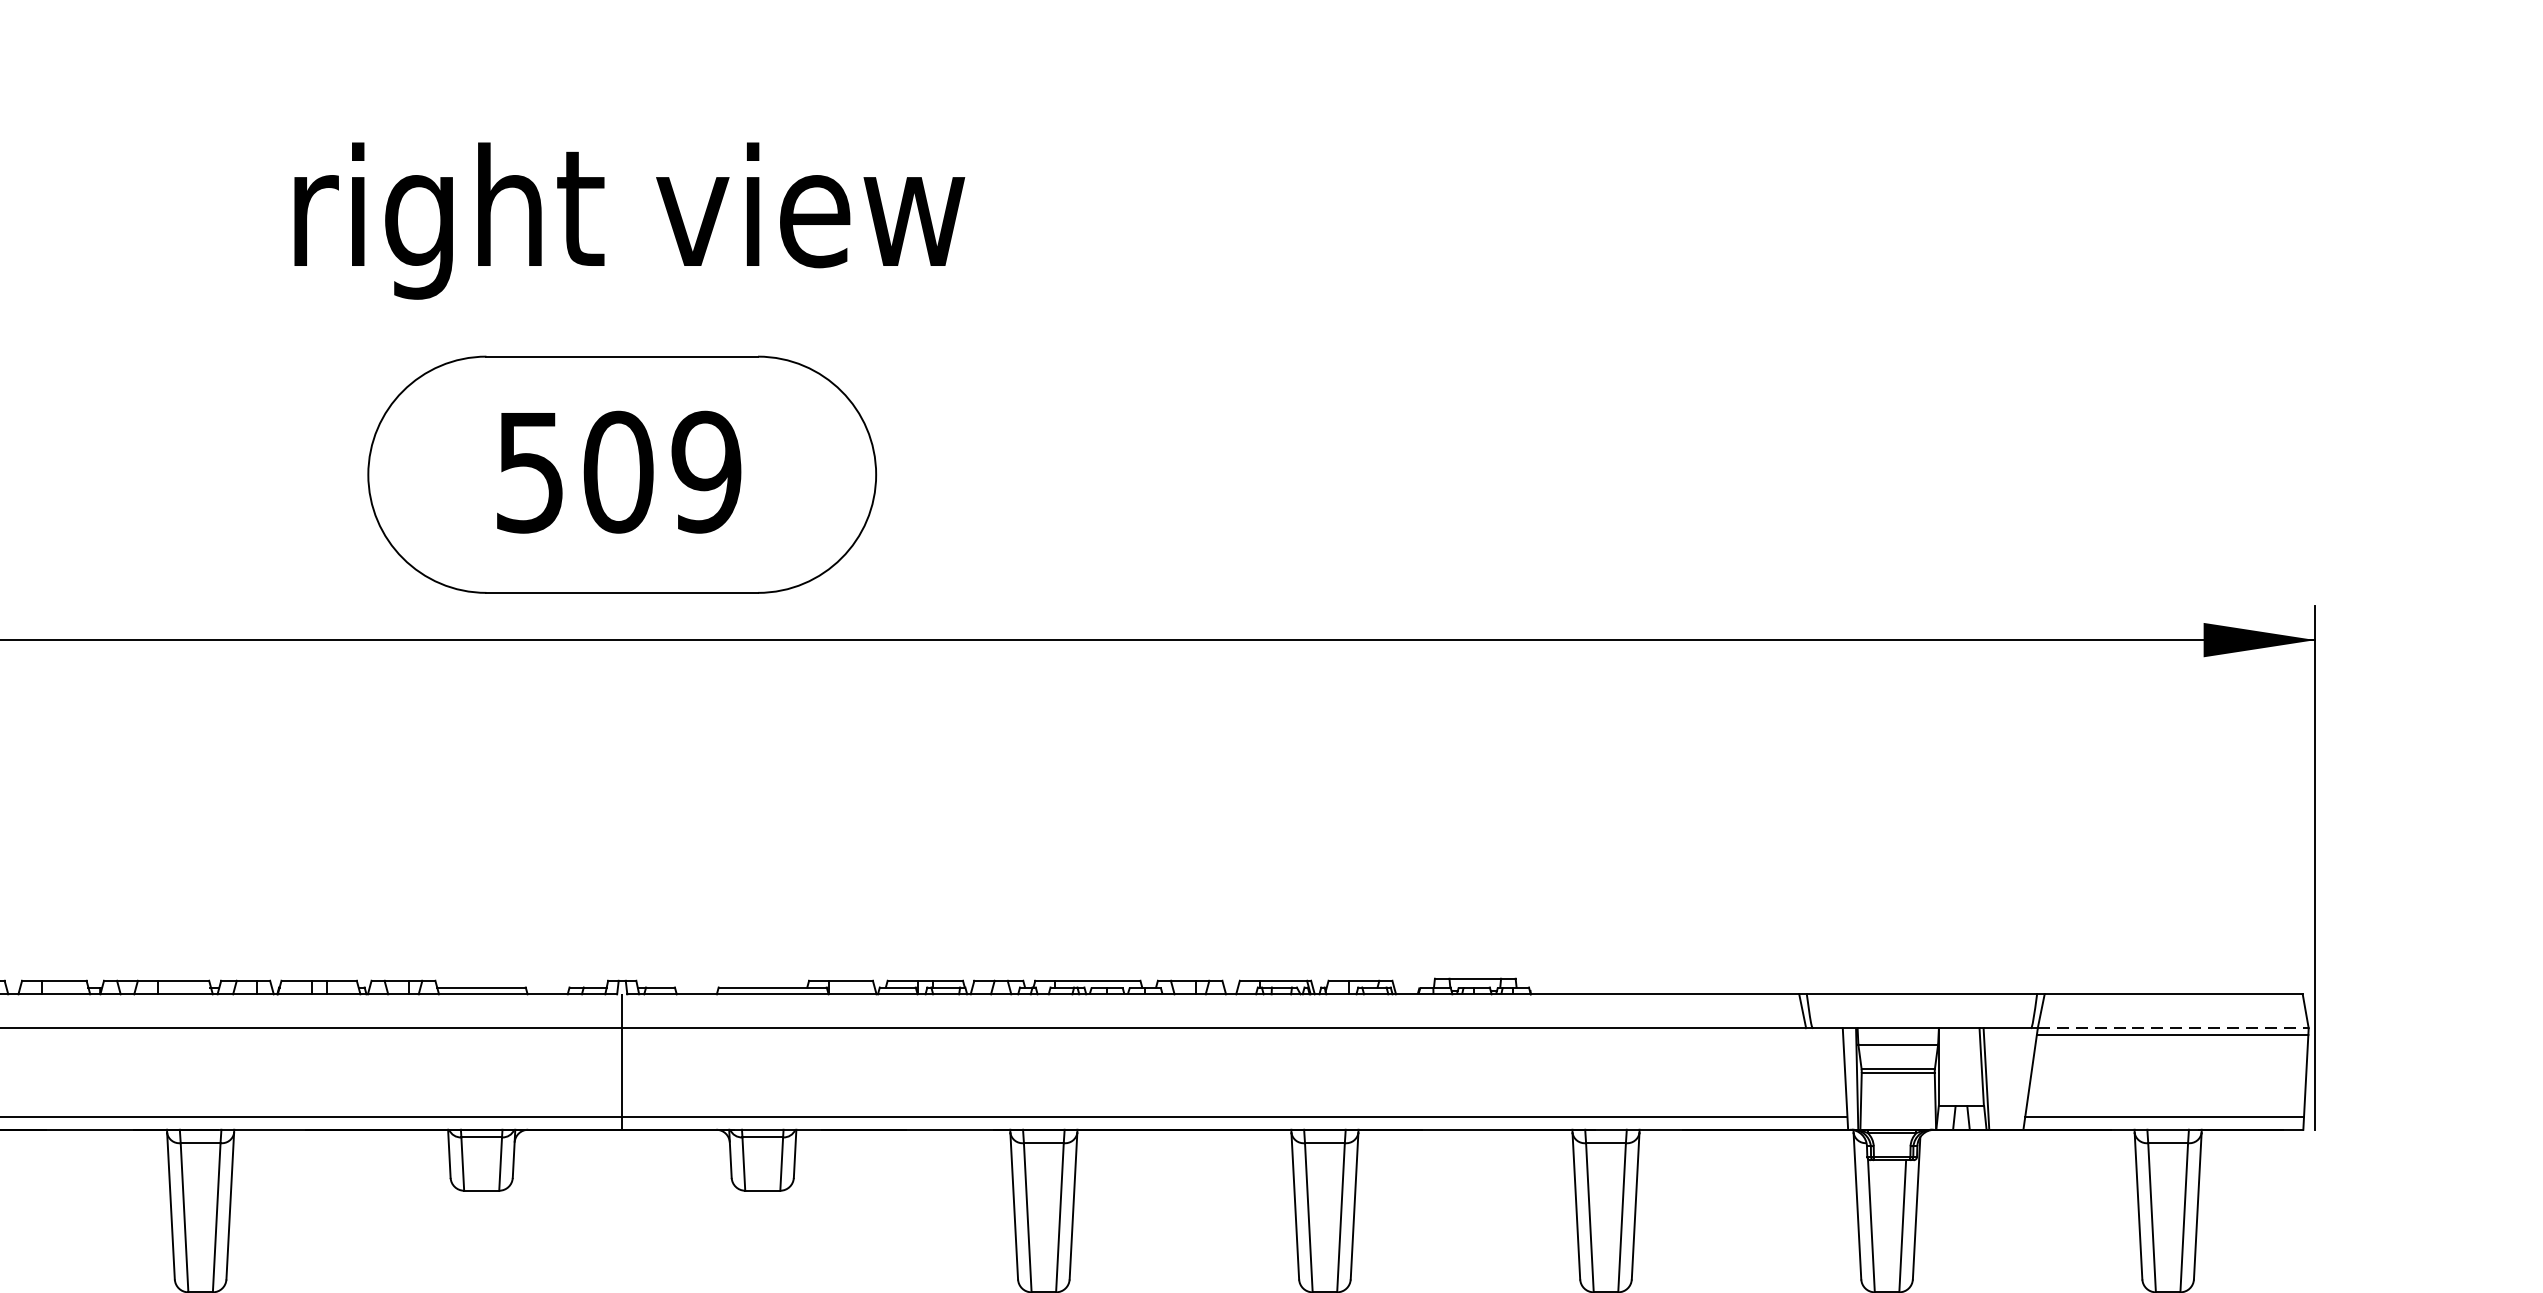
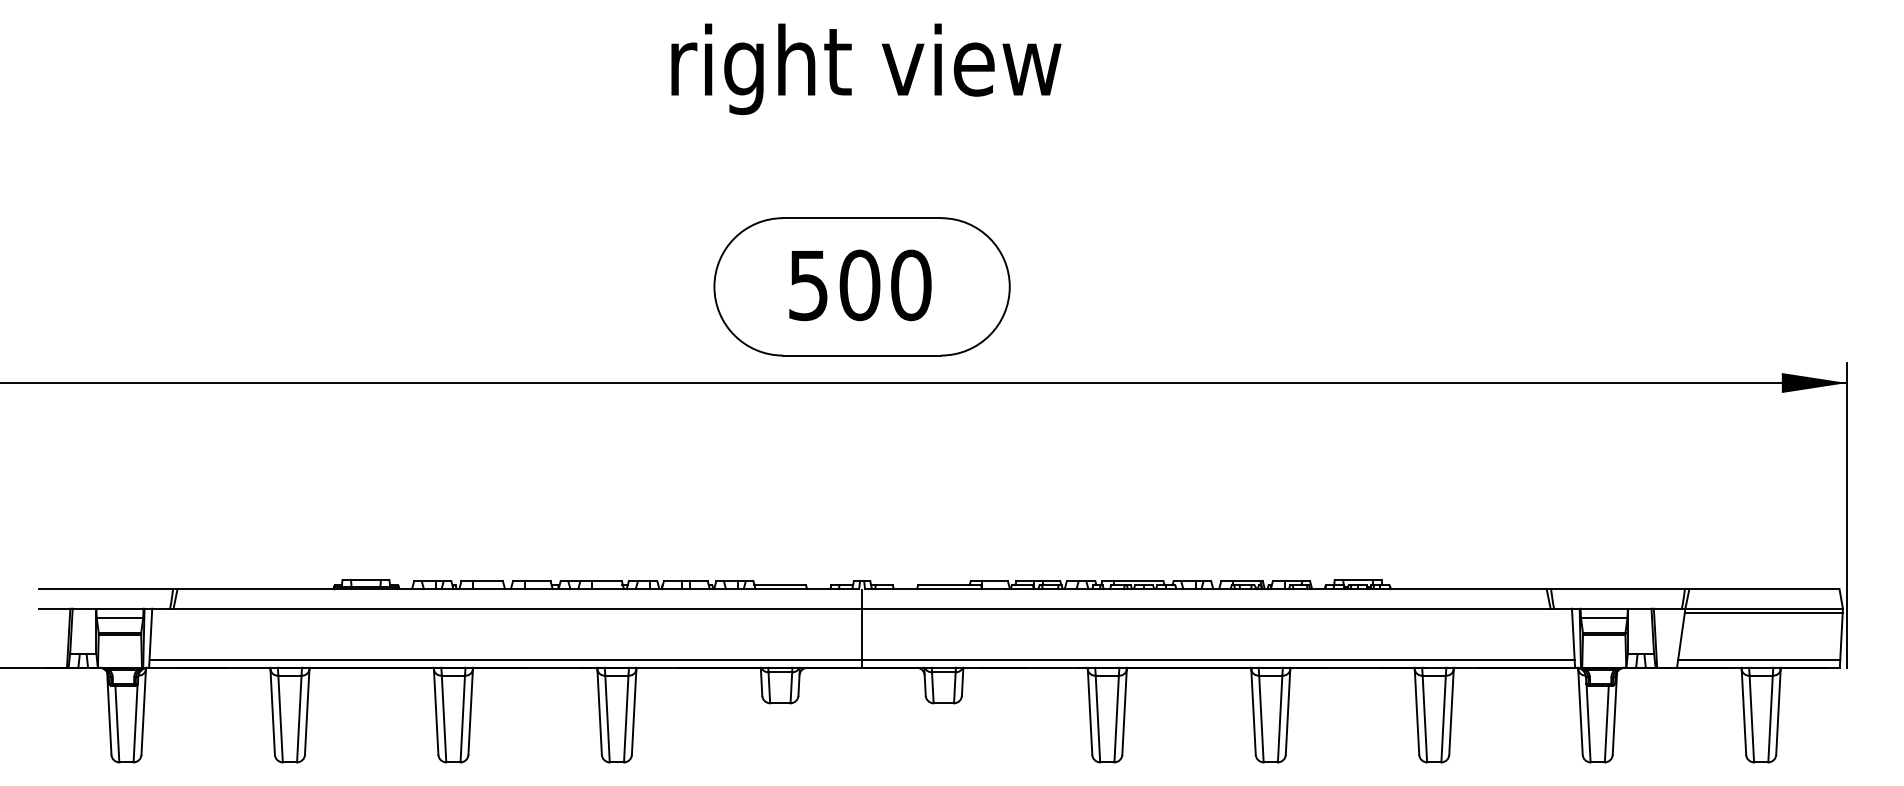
text: (629, 221) -> (866, 69), moved
text: (705, 472) -> (910, 285), 509 -> 500
line: (2173, 1027) -> (1764, 608), dashed -> solid

